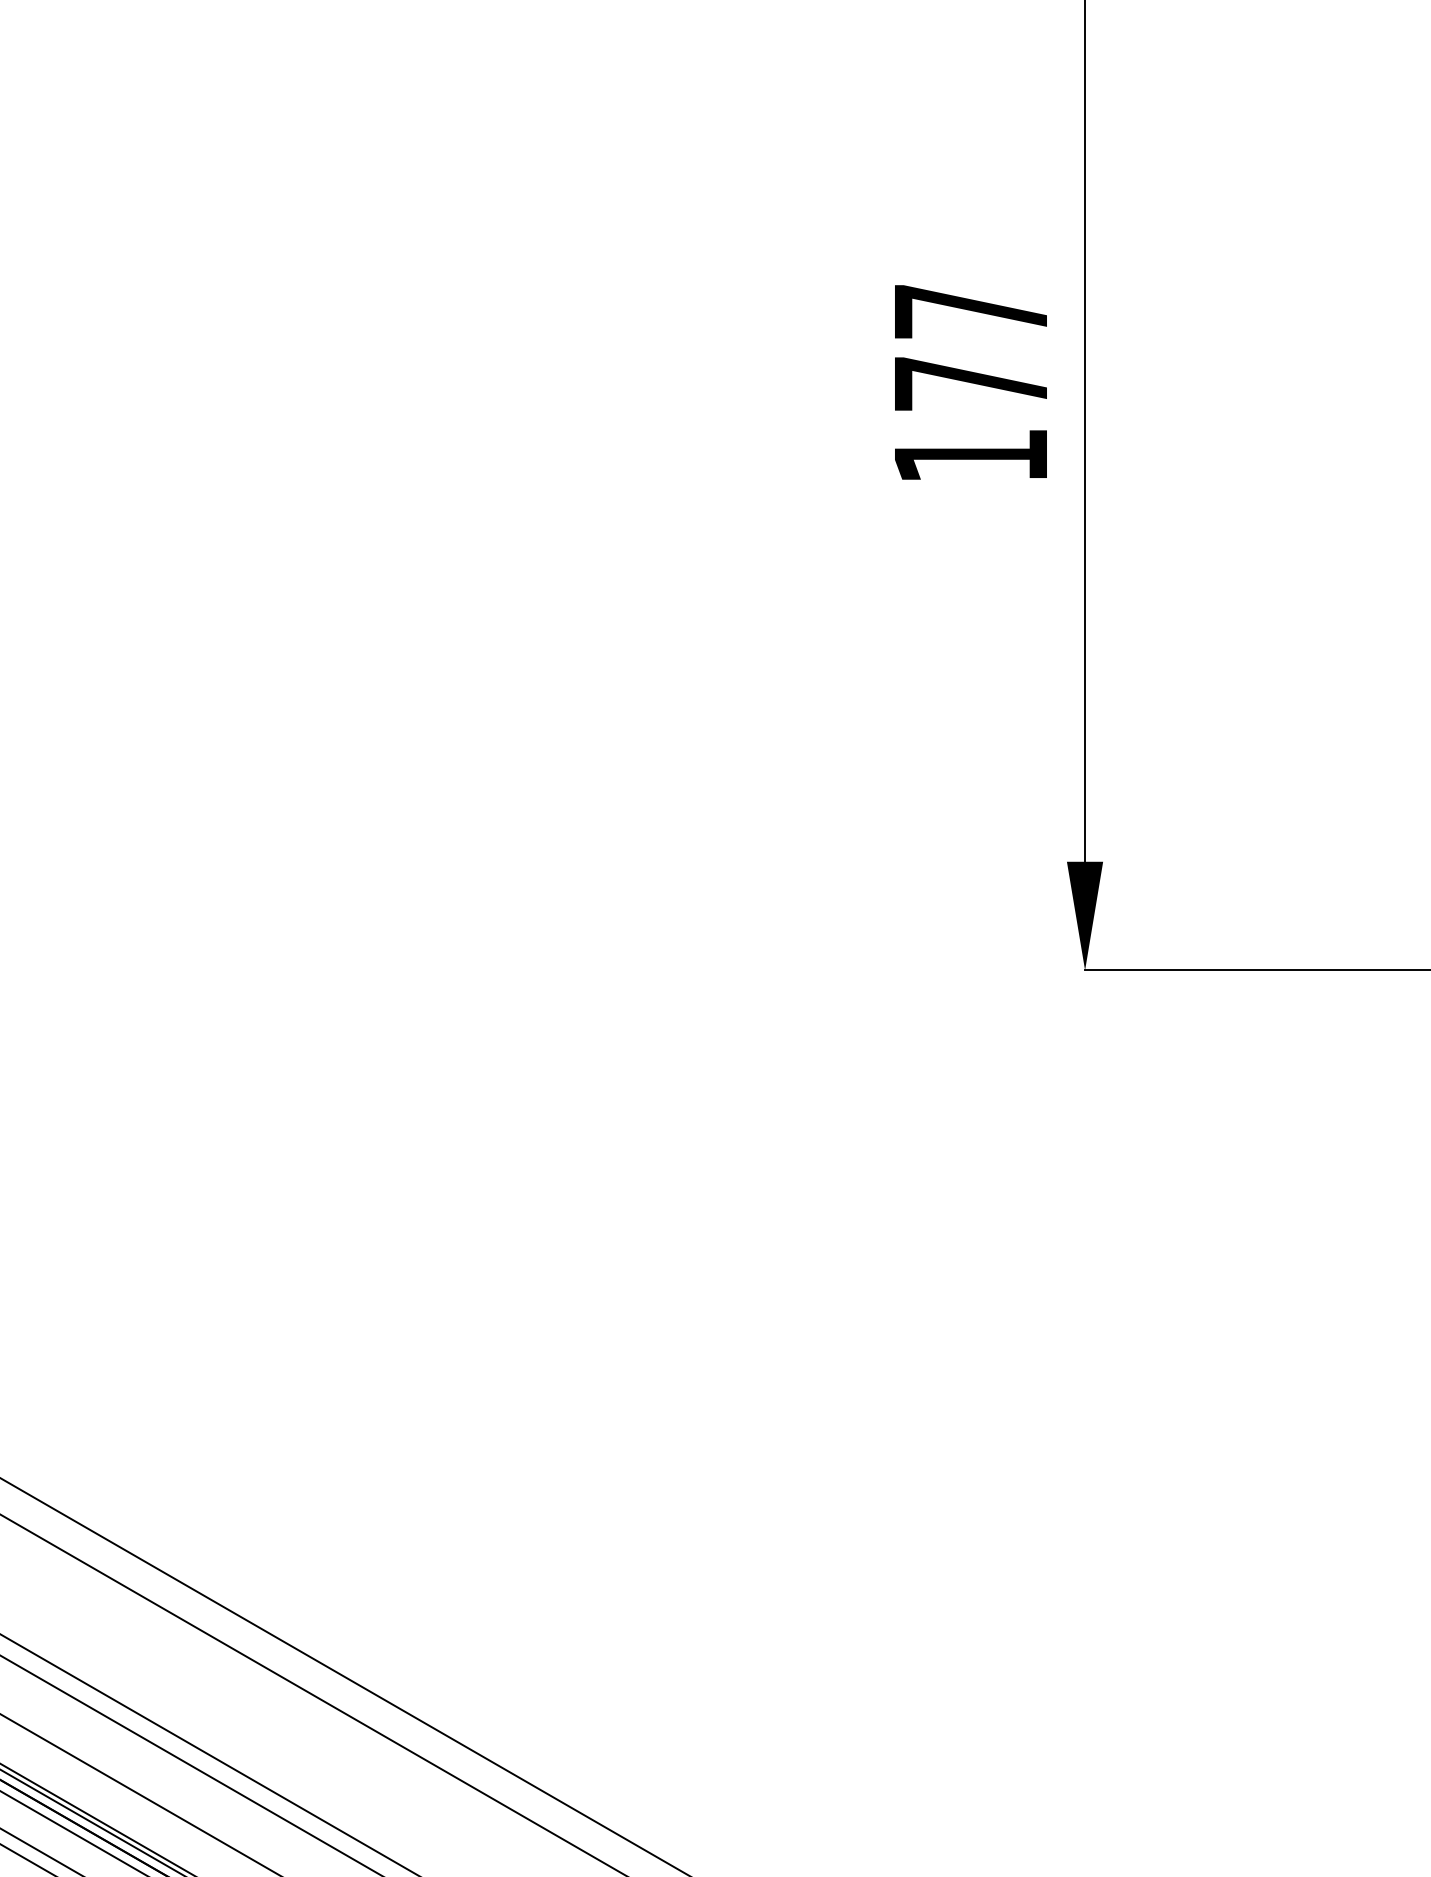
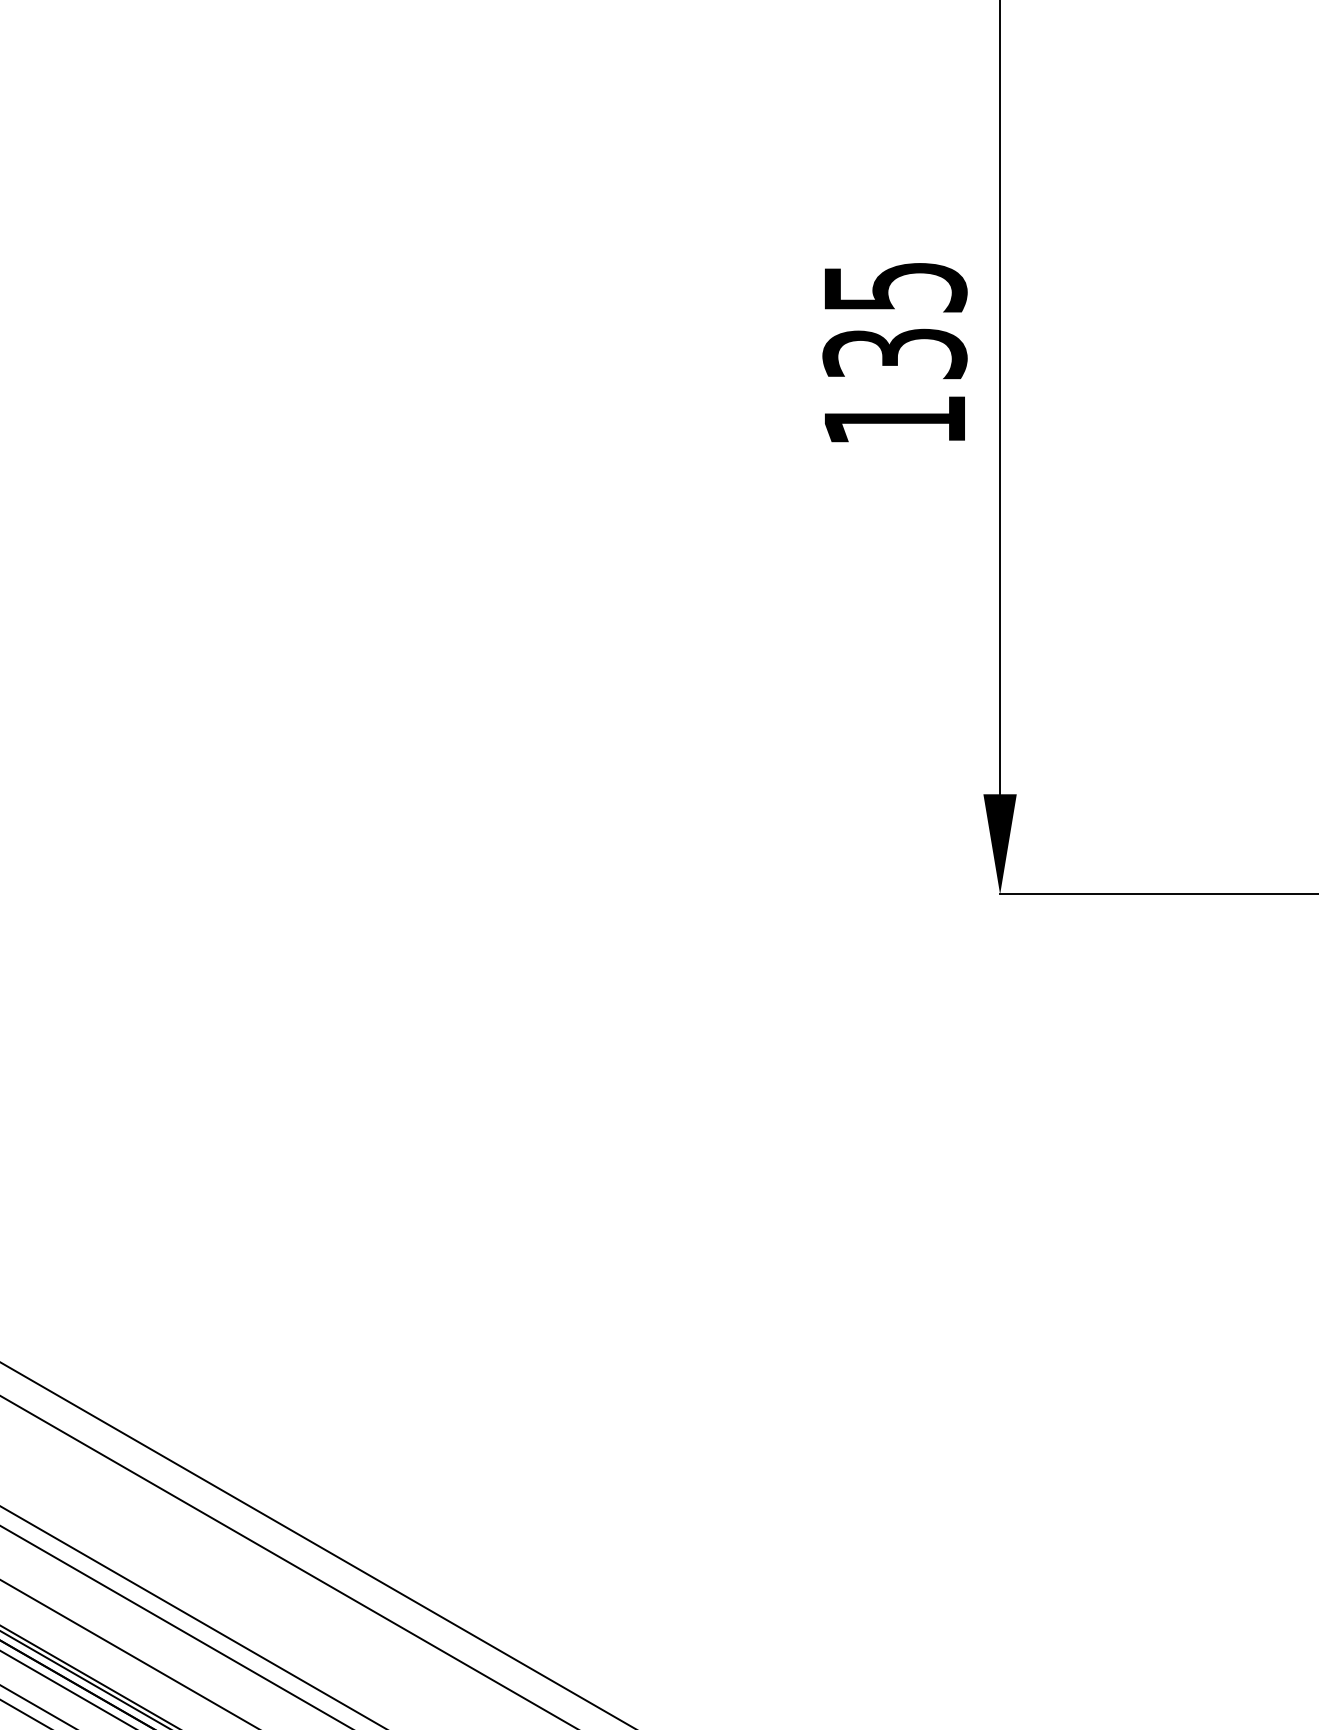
text: (970, 347) -> (894, 320), 177 -> 135

